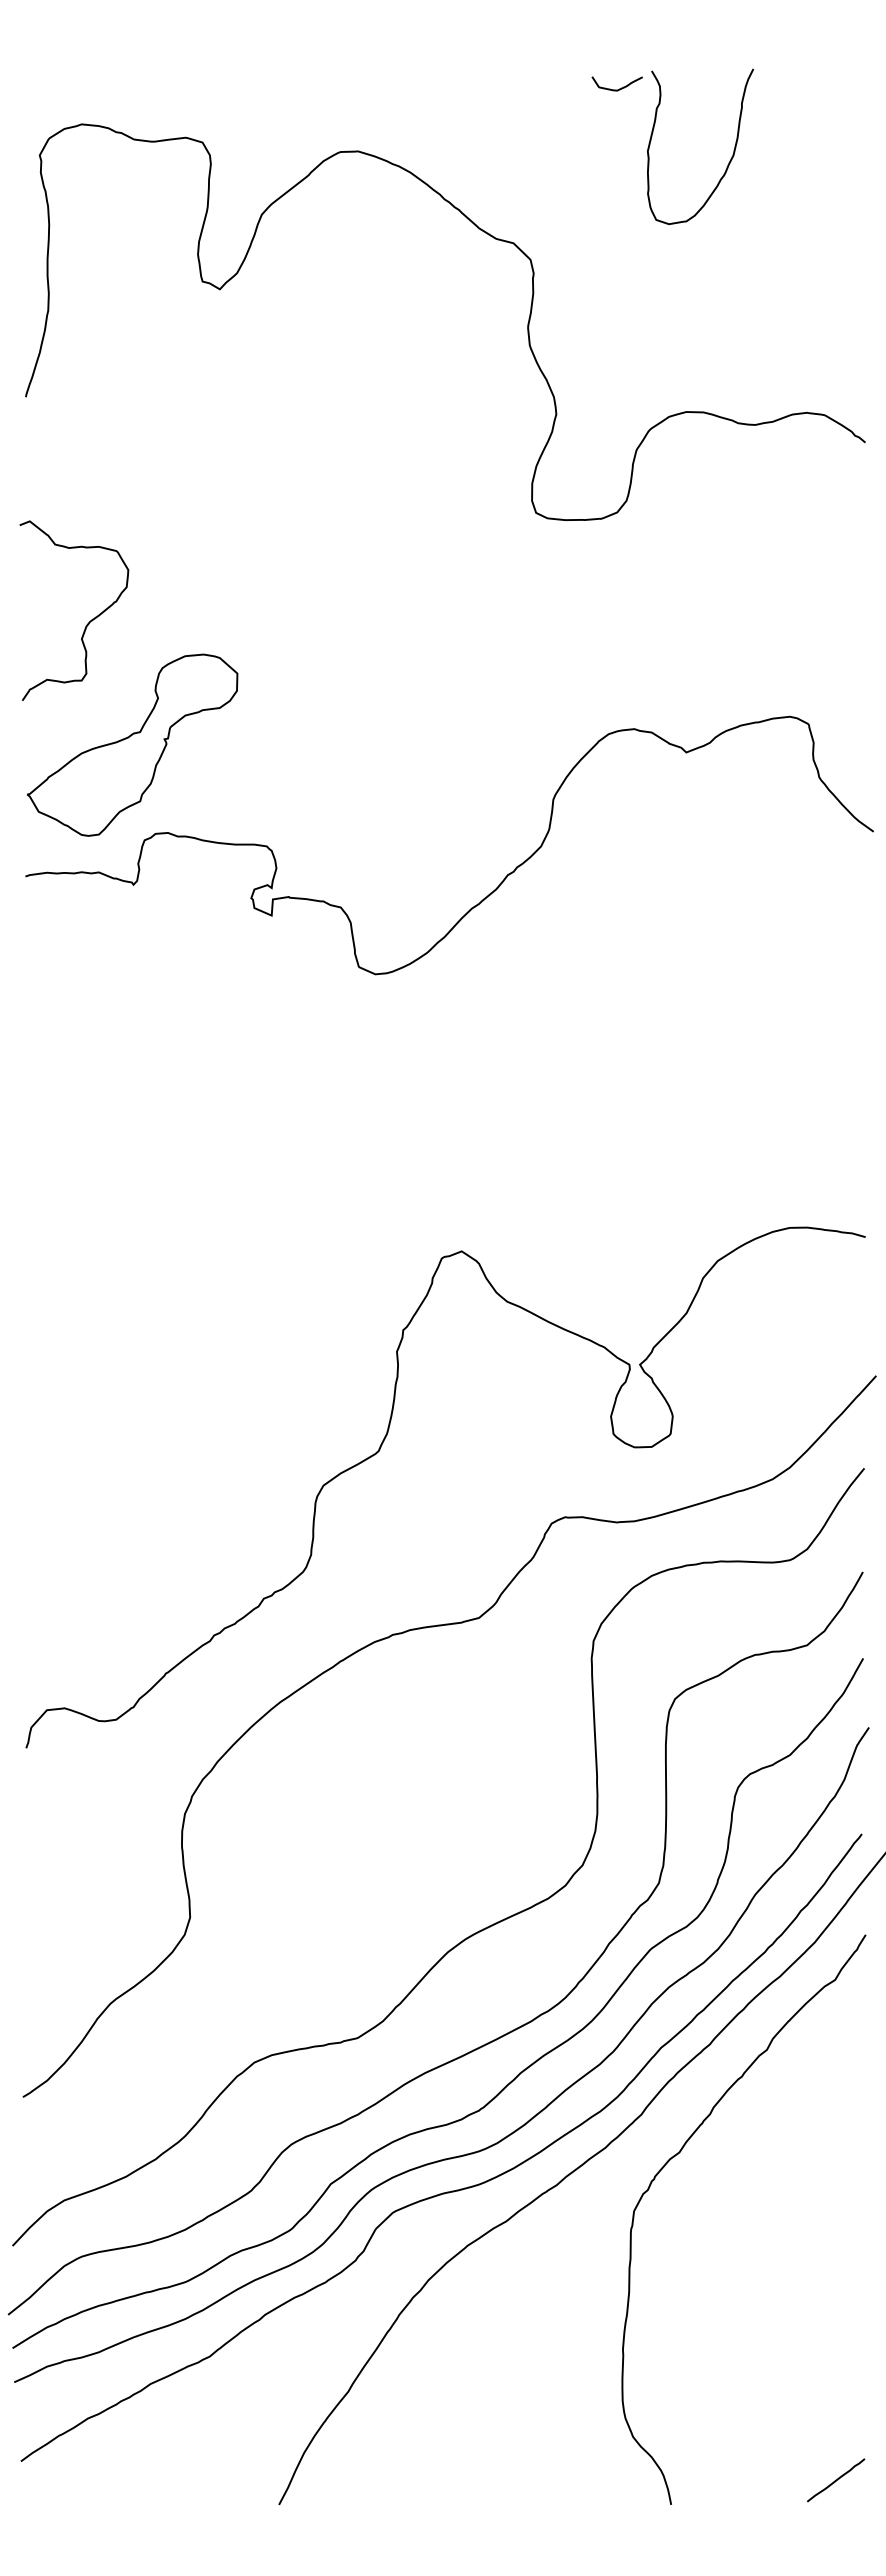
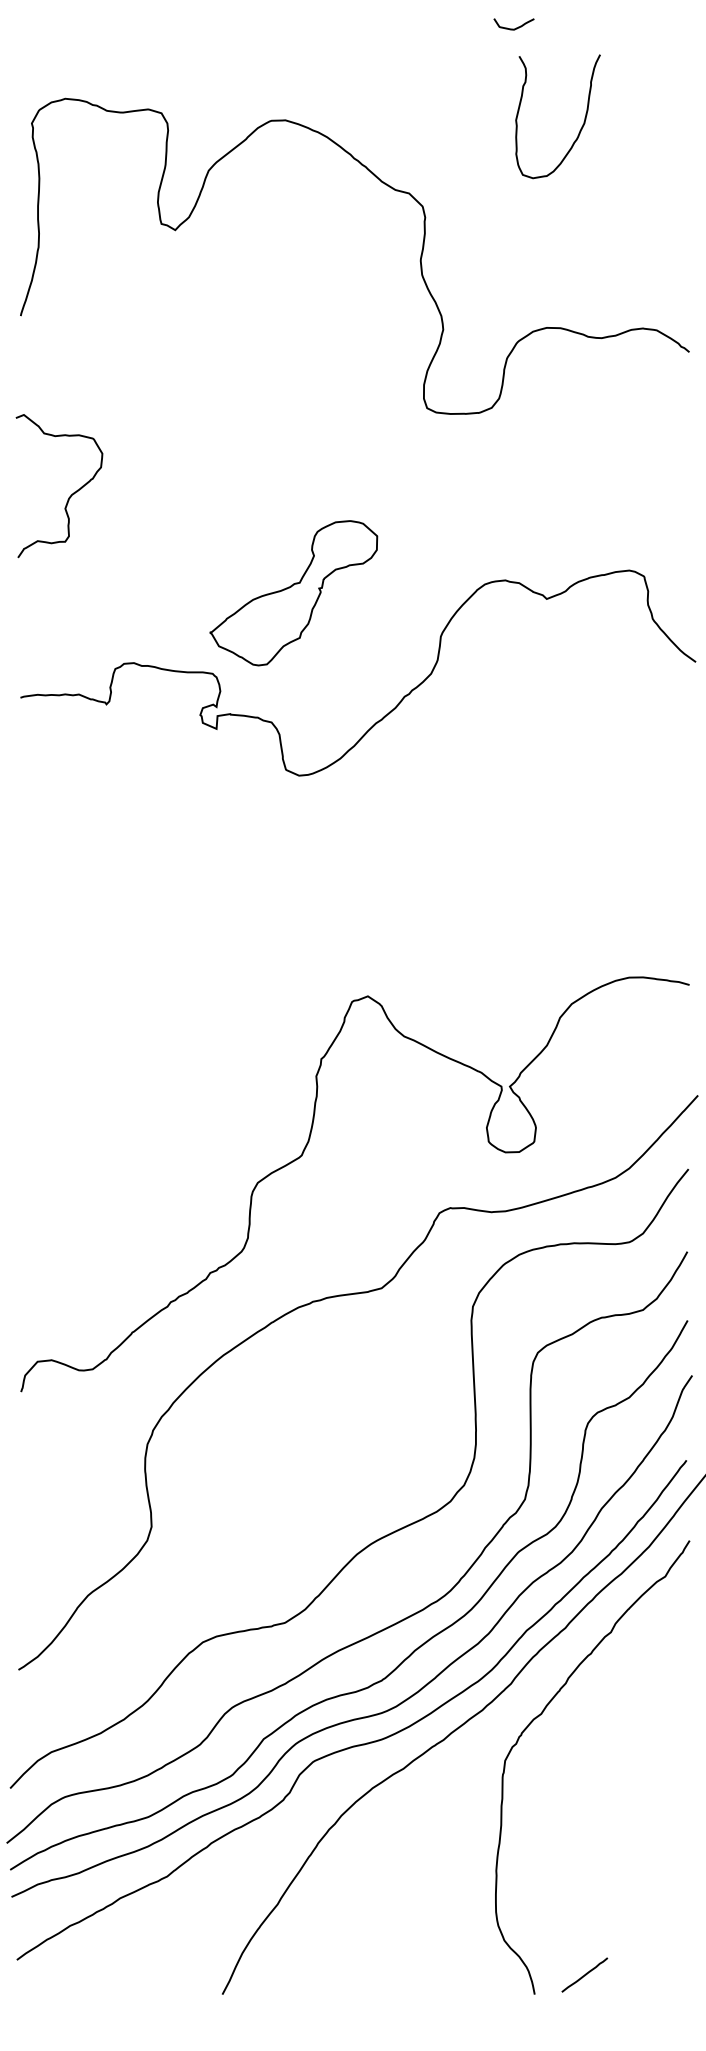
curve: (619, 88) -> (515, 28), moved
part: (132, 744) -> (293, 592), moved
line: (836, 2480) -> (585, 1975), moved

